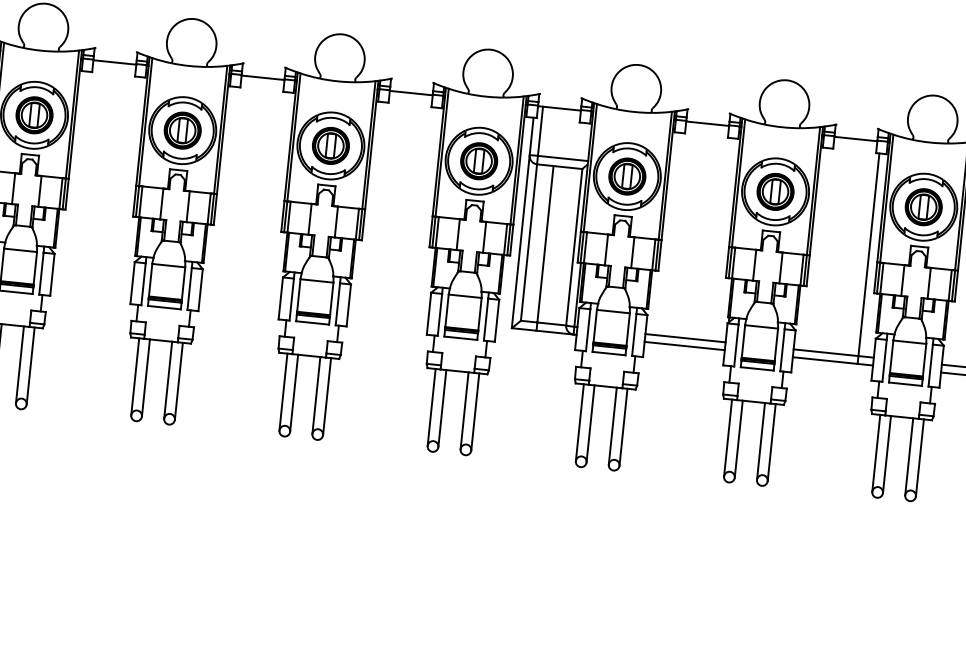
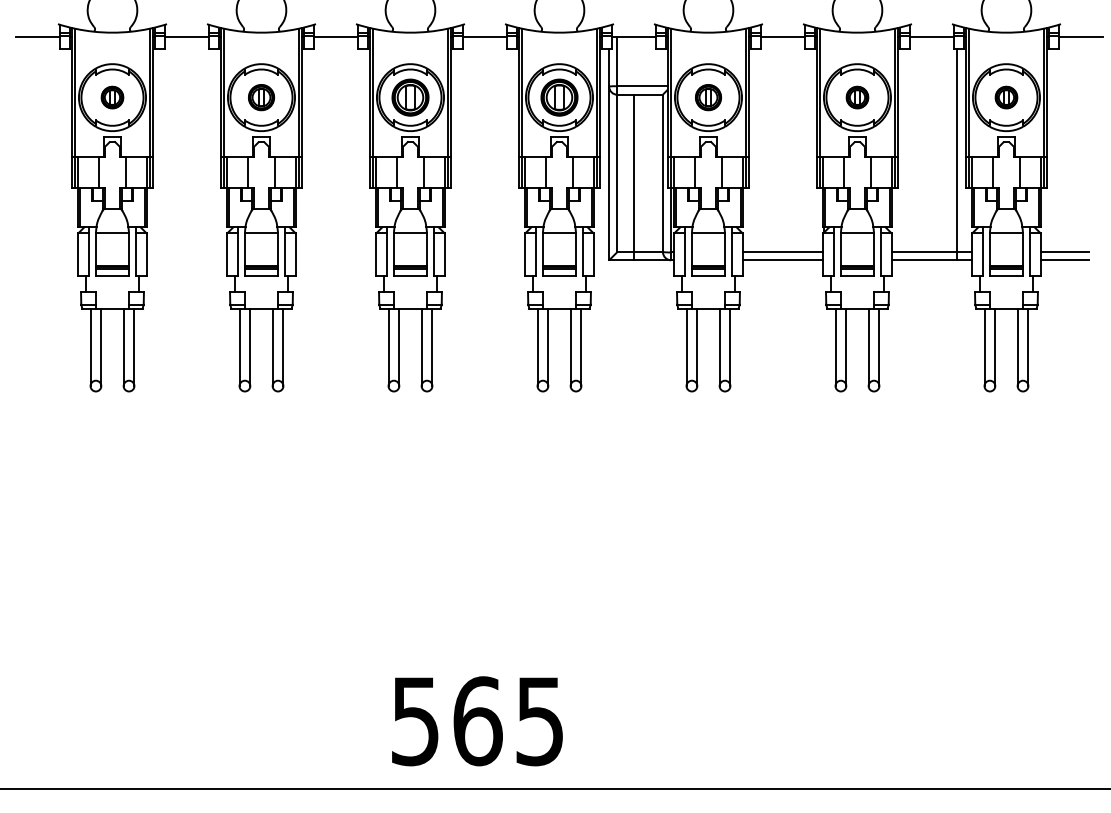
part: (34, 115) -> (112, 97), size x0.6
part: (182, 130) -> (261, 97), size x0.7
part: (627, 176) -> (708, 97), size x0.7
part: (775, 191) -> (857, 97), size x0.6
part: (923, 207) -> (1006, 97), size x0.6

